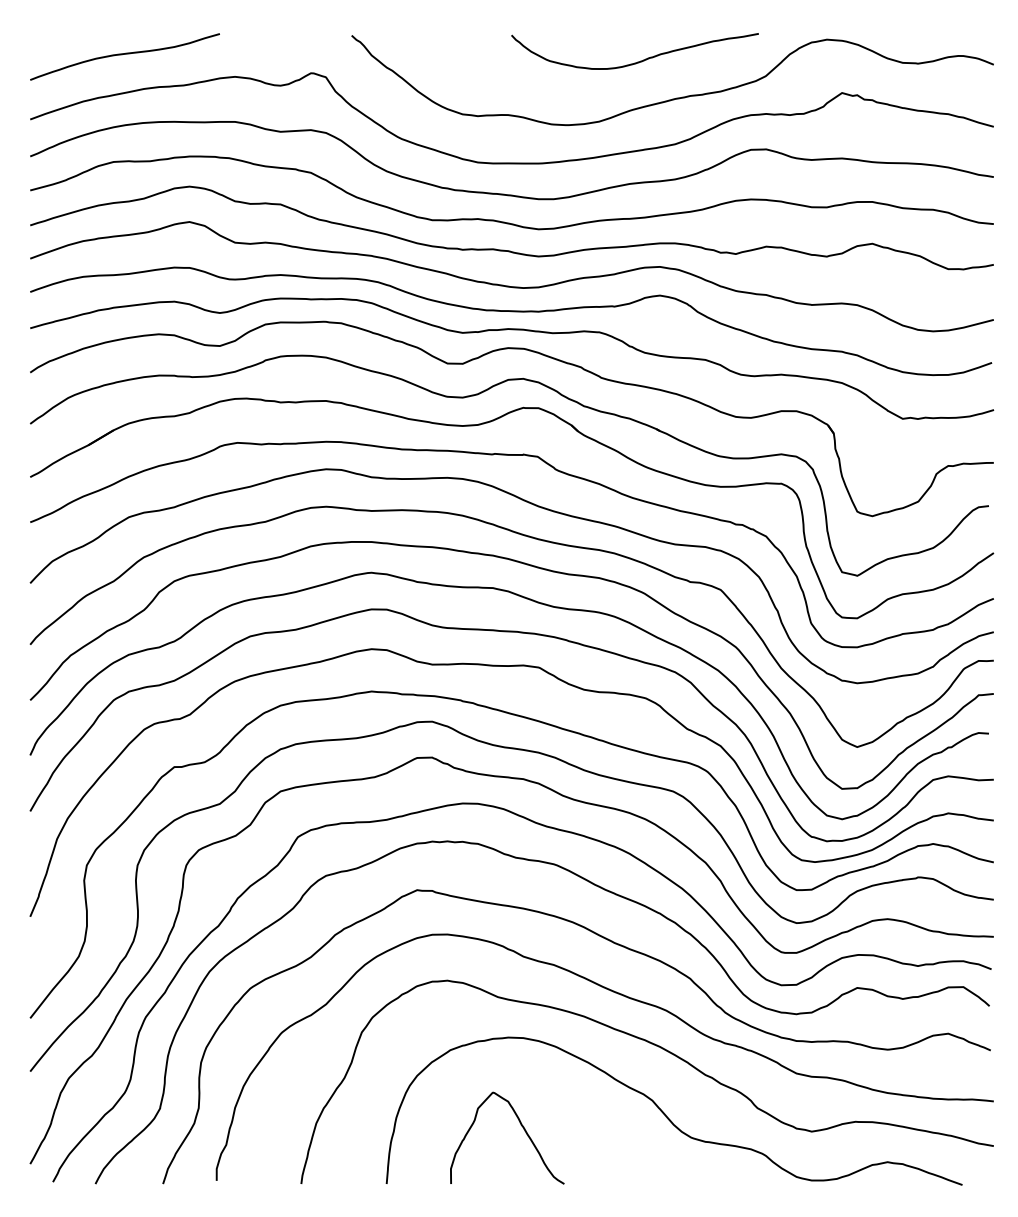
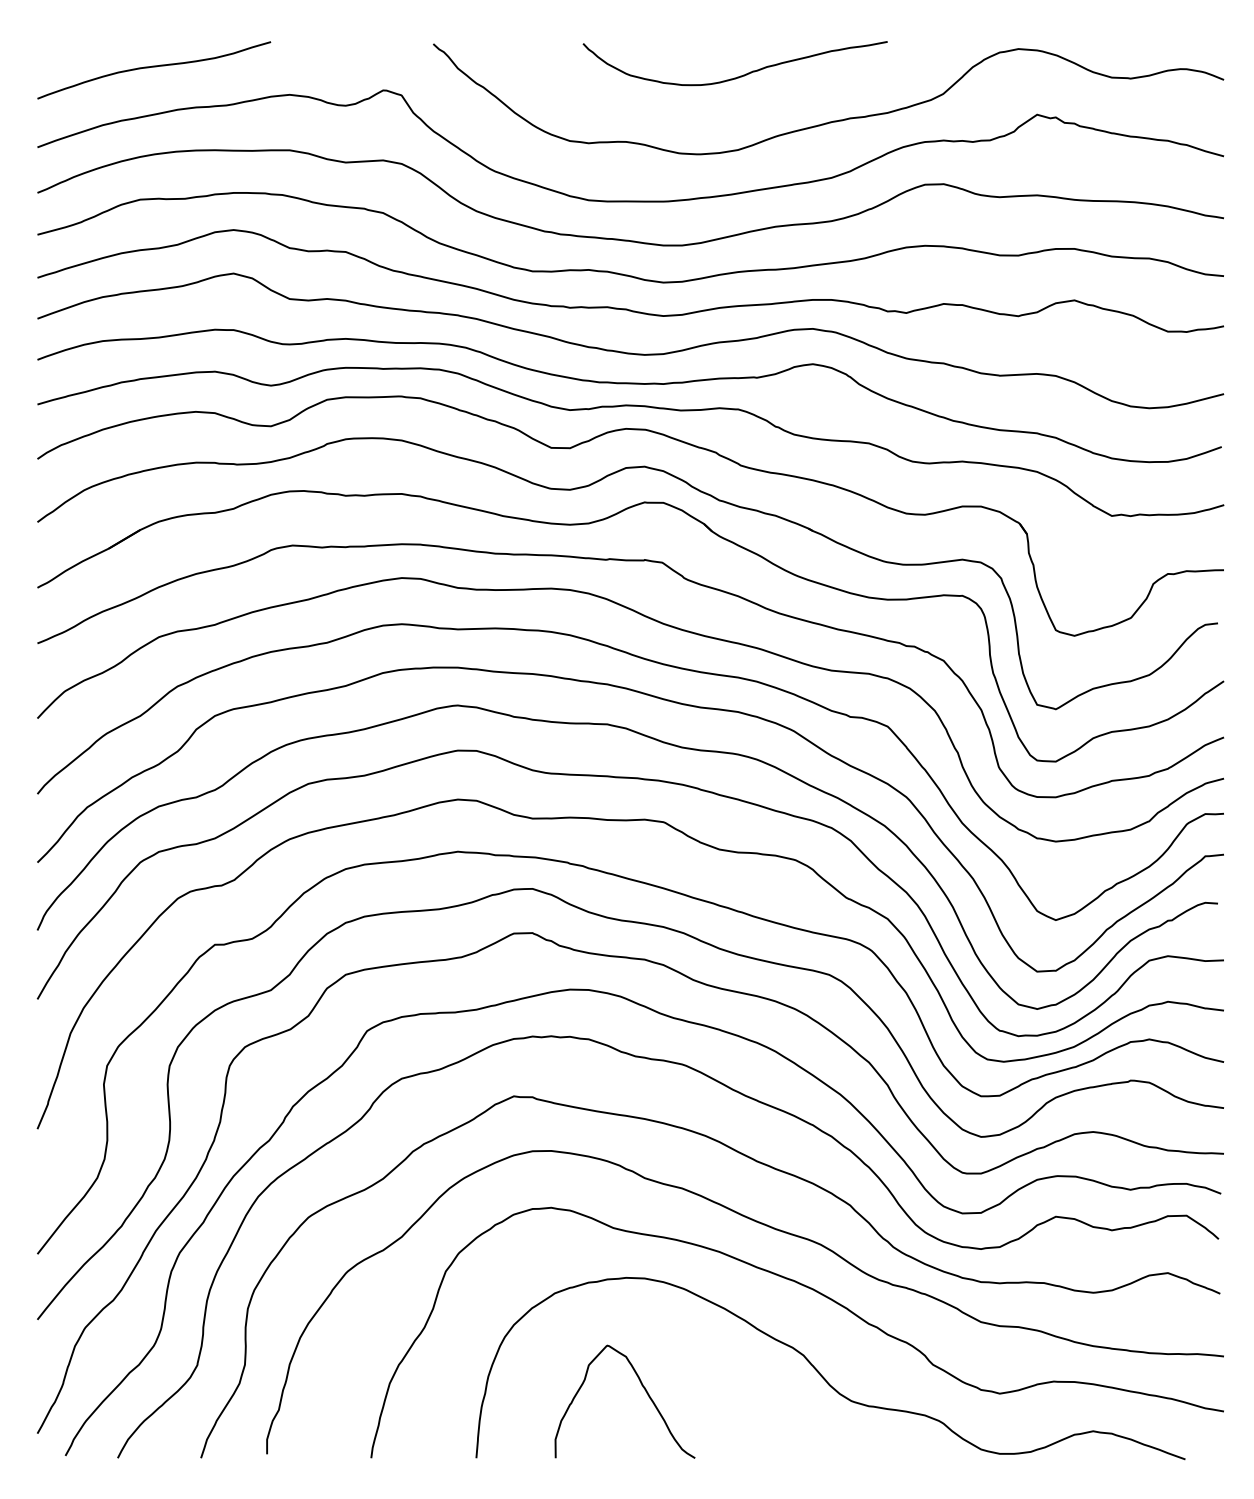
curve: (636, 61) -> (737, 76), moved

